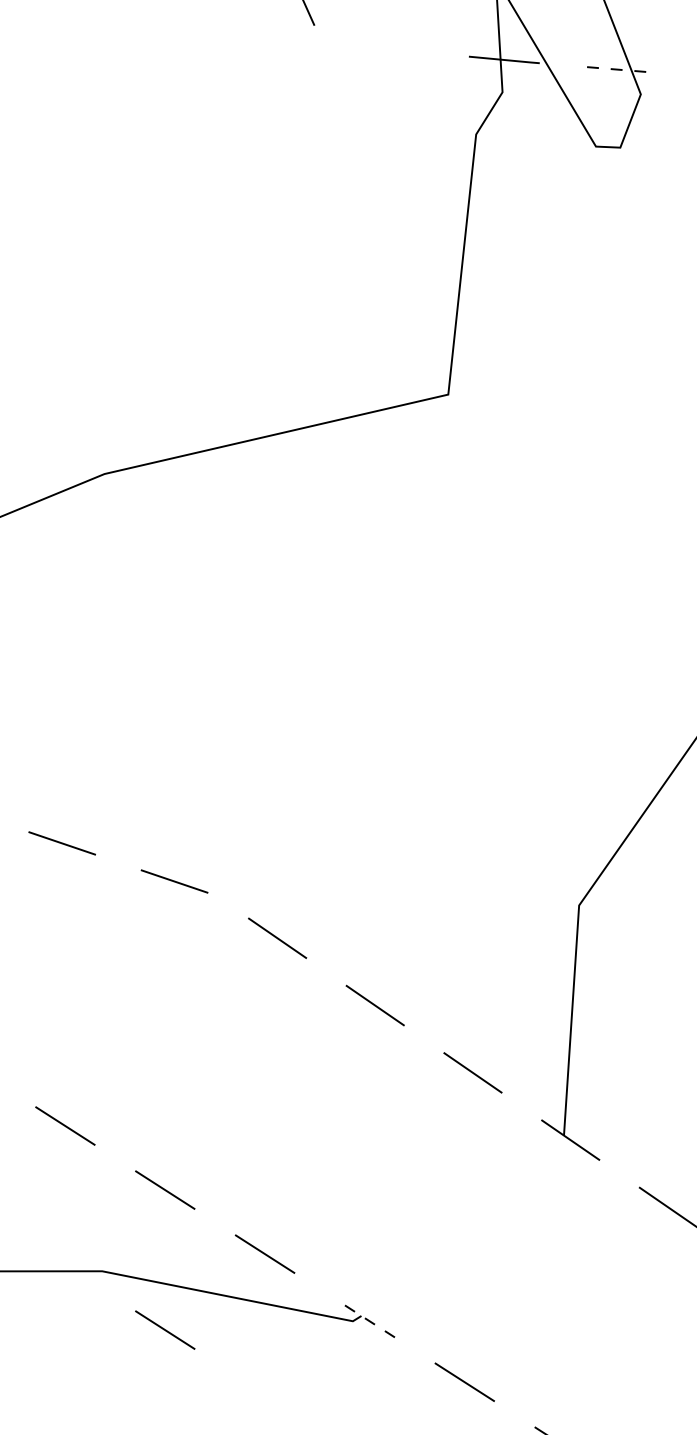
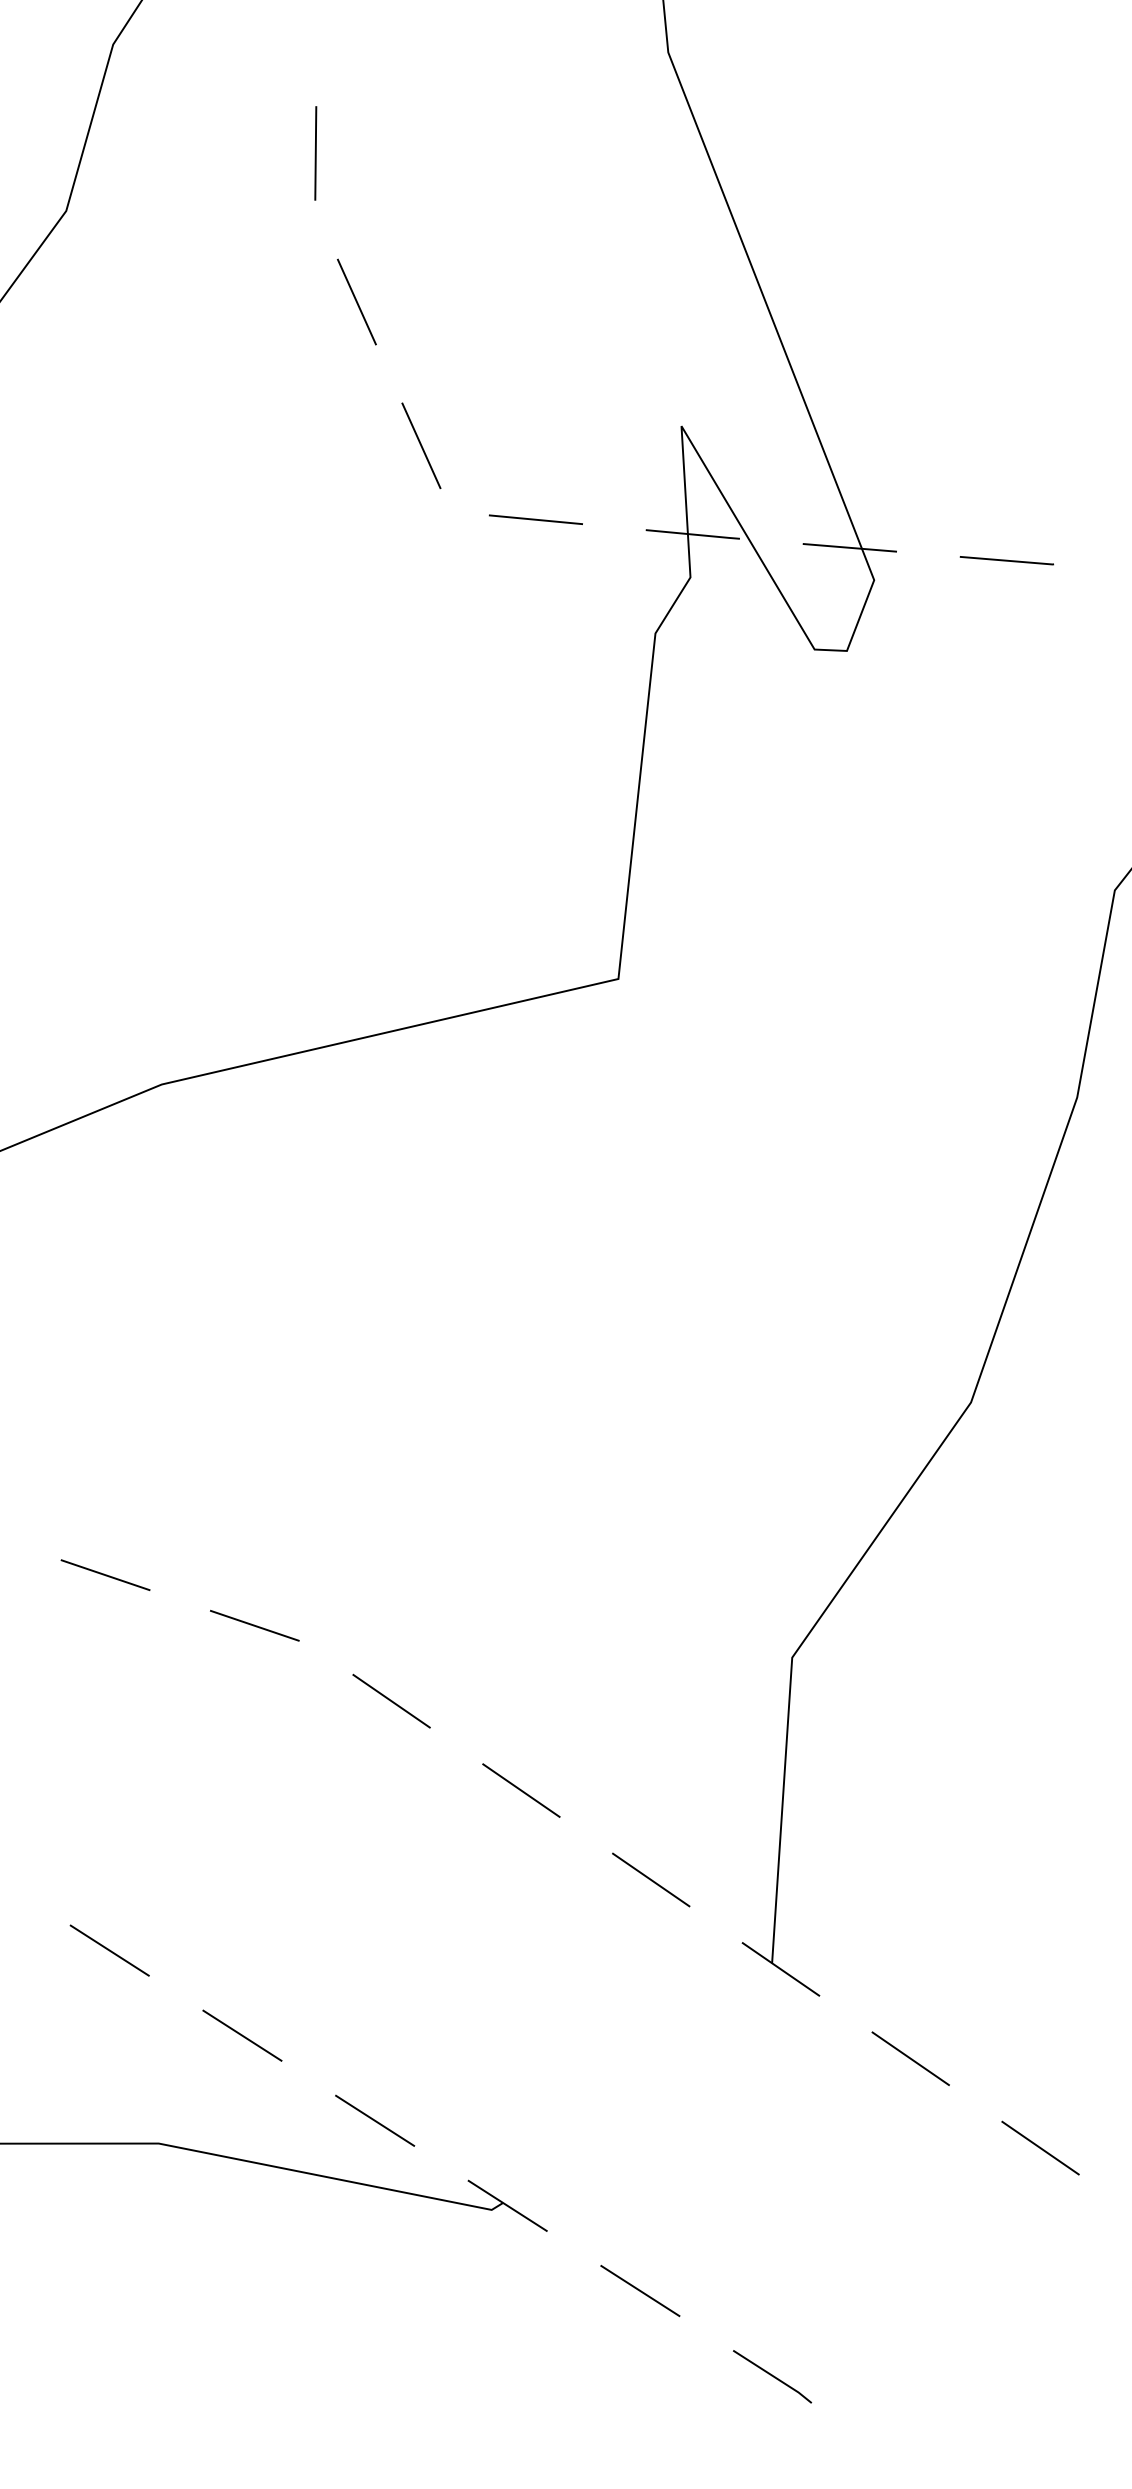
line: (385, 48) -> (535, 519), added
line: (623, 69) -> (850, 547), dashed -> solid
line: (364, 1317) -> (507, 2205), dashed -> solid
line: (165, 1329) -> (242, 2221), removed

